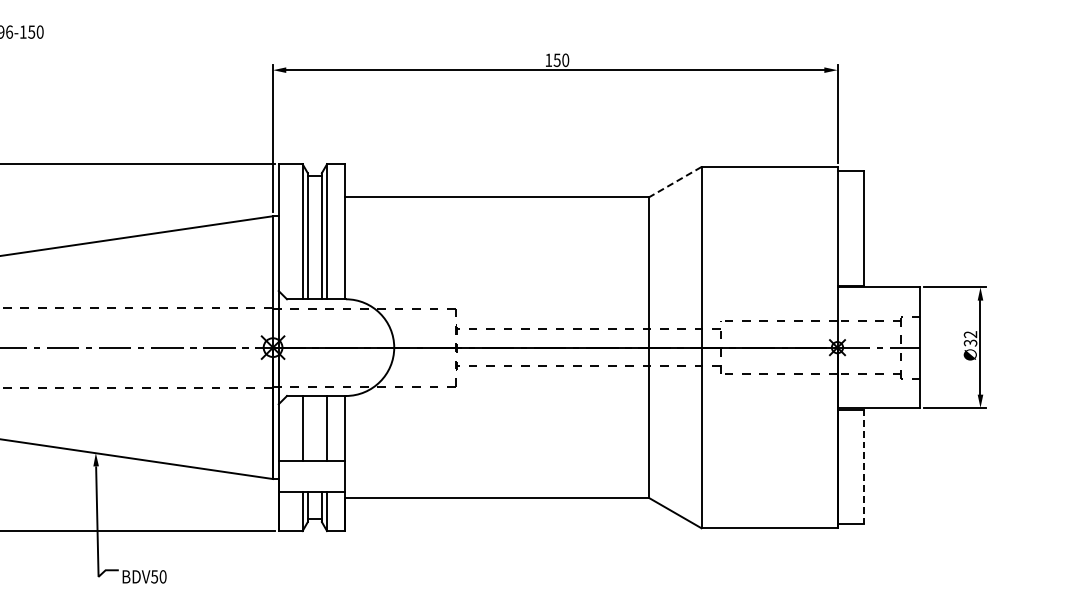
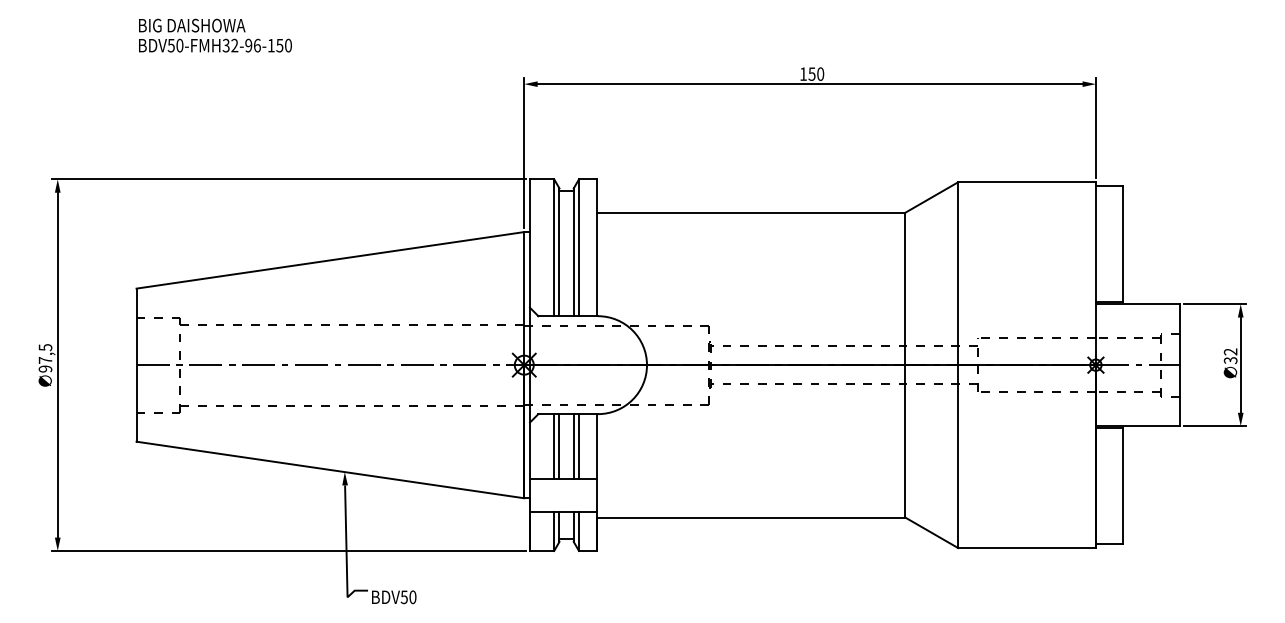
line: (675, 182) -> (931, 197), dashed -> solid
line: (307, 427) -> (559, 446), added
line: (321, 427) -> (573, 446), added
line: (863, 466) -> (1122, 485), dashed -> solid

